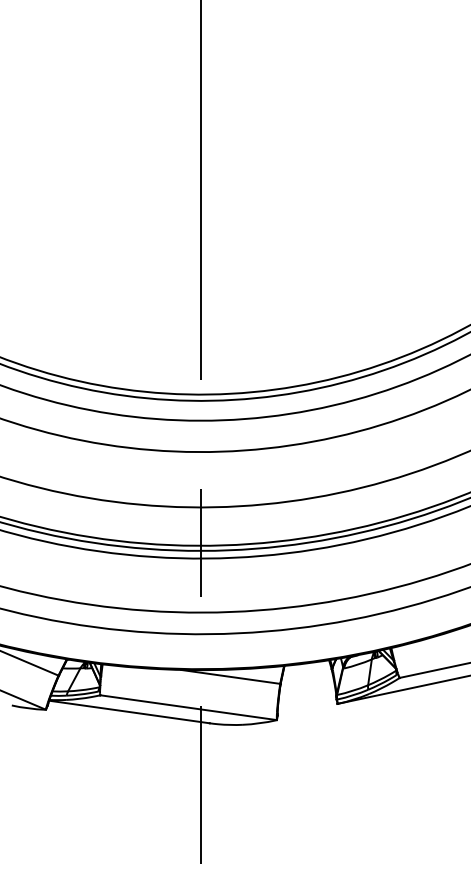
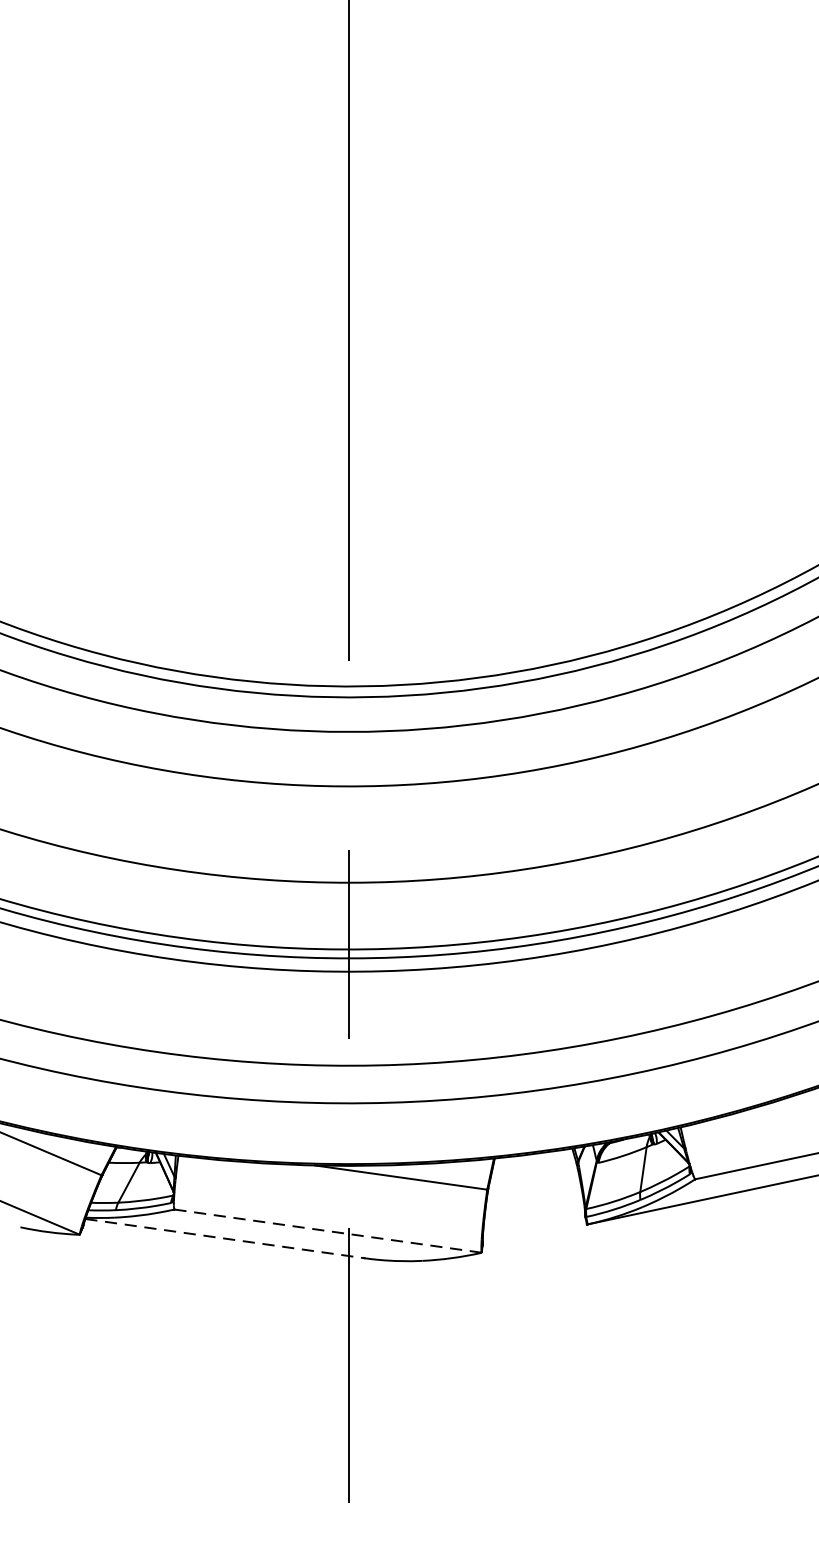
line: (189, 707) -> (329, 1230), solid -> dashed
line: (129, 712) -> (225, 1239), solid -> dashed

